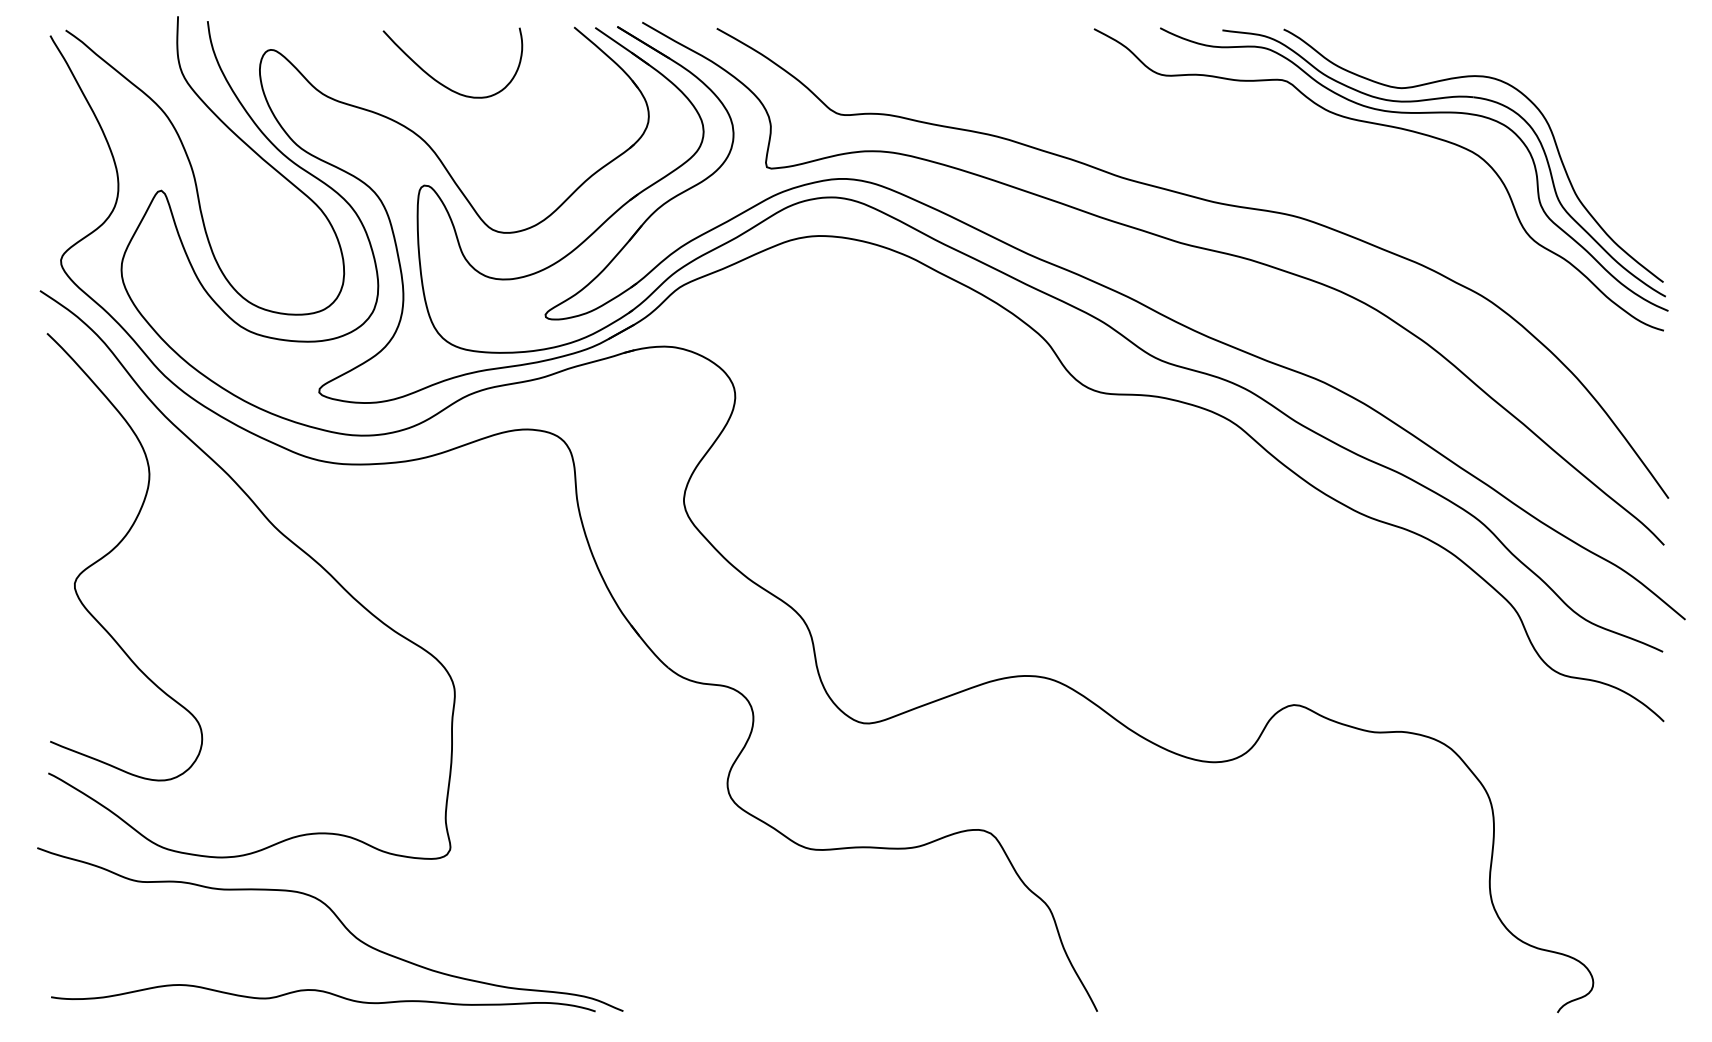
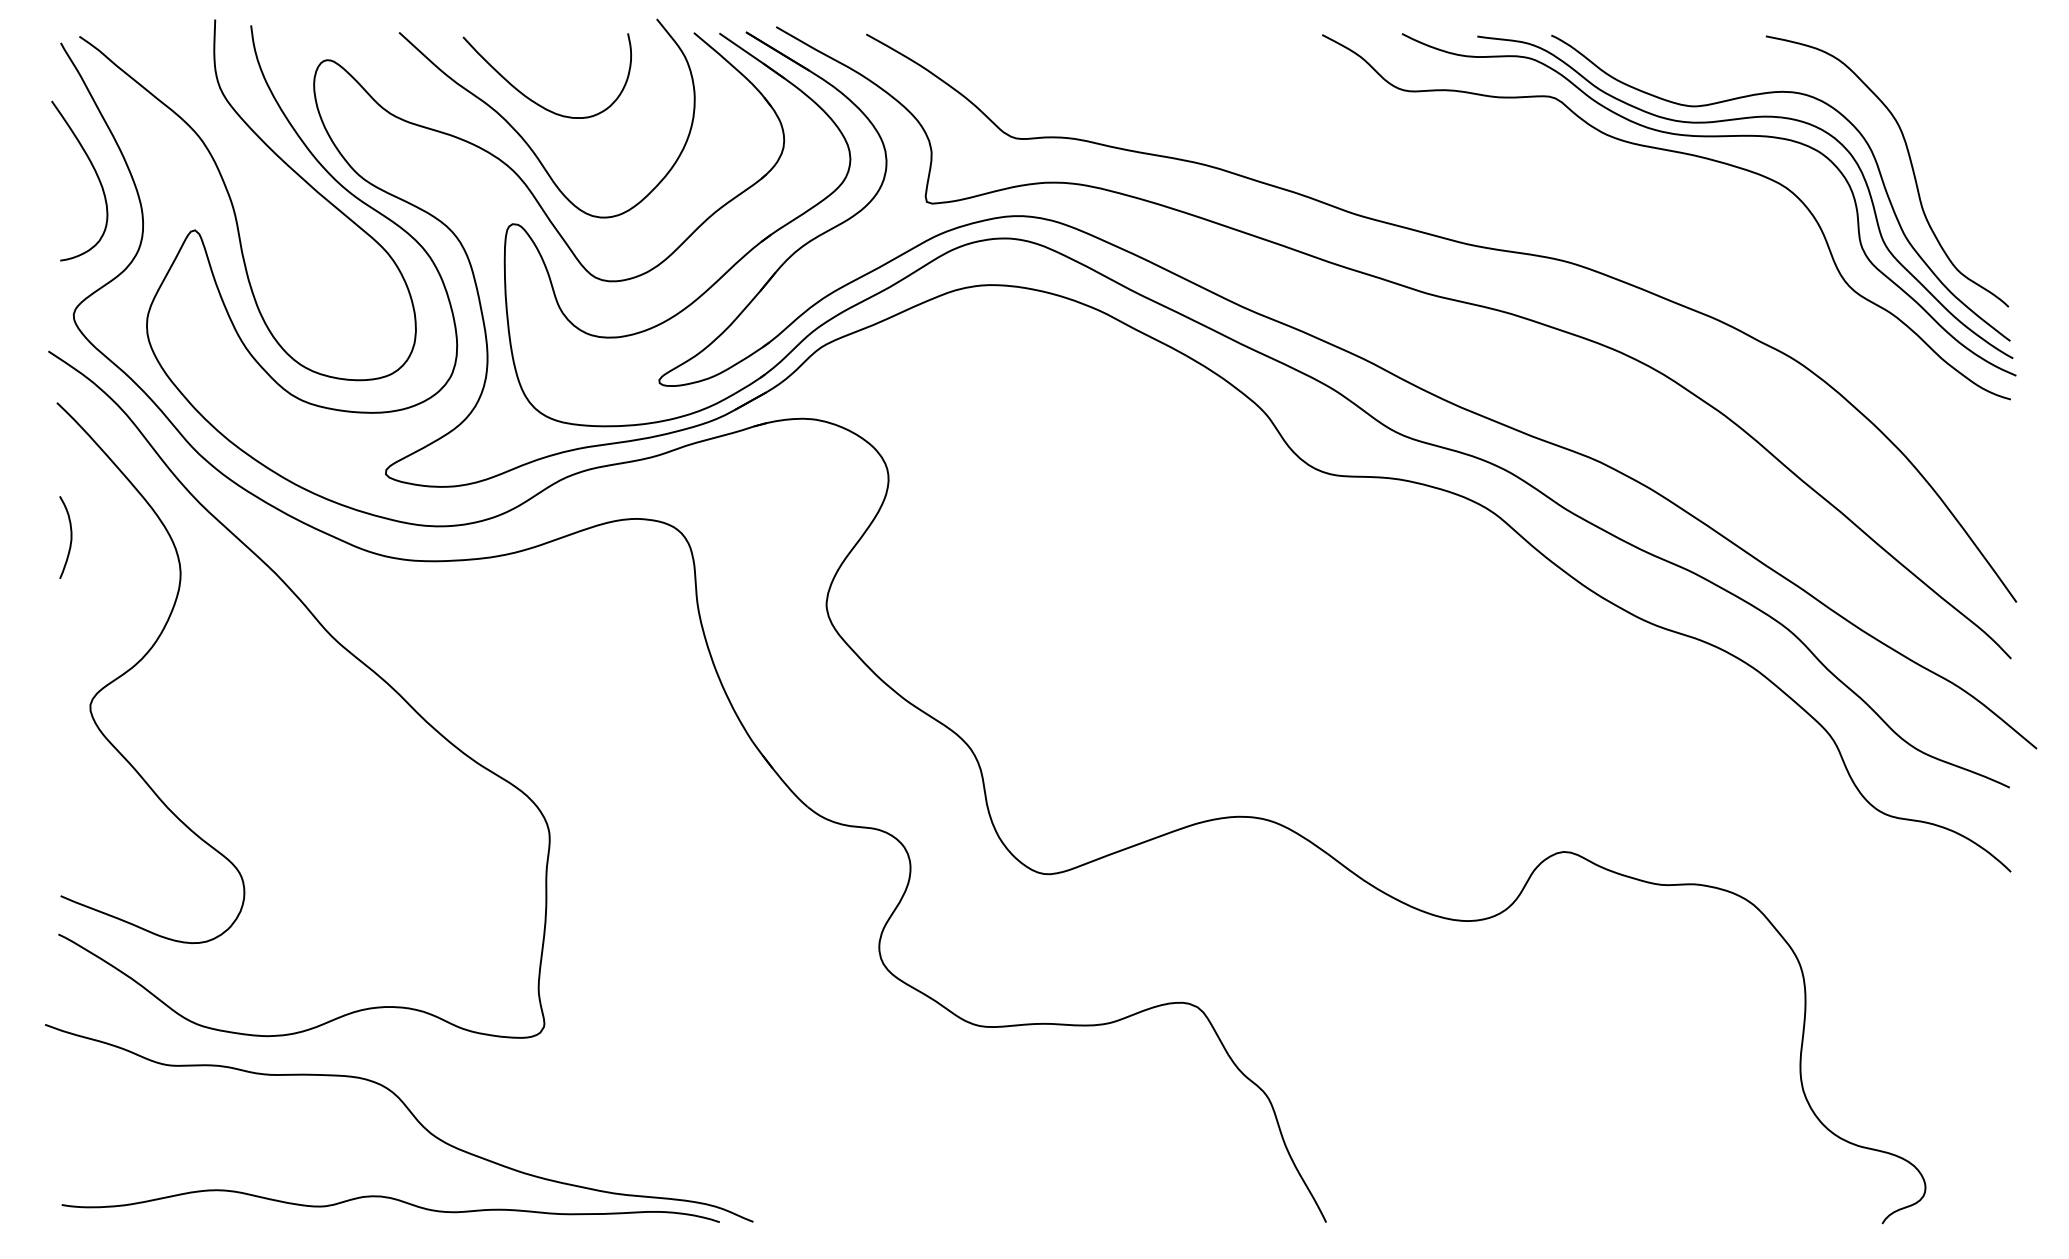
curve: (434, 115) -> (525, 139), added
curve: (1580, 135) -> (1910, 163), added
curve: (78, 143) -> (94, 173), added
curve: (58, 444) -> (70, 537), added

